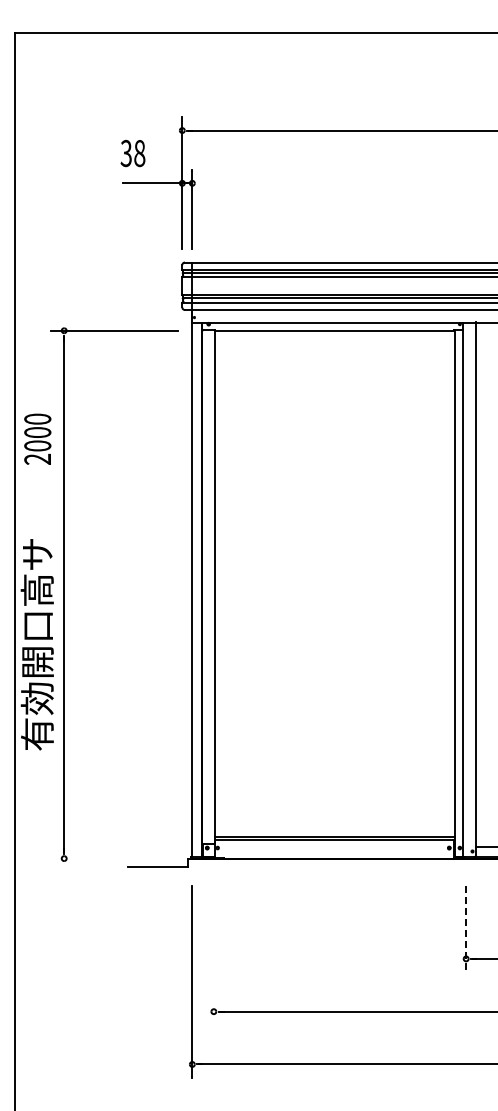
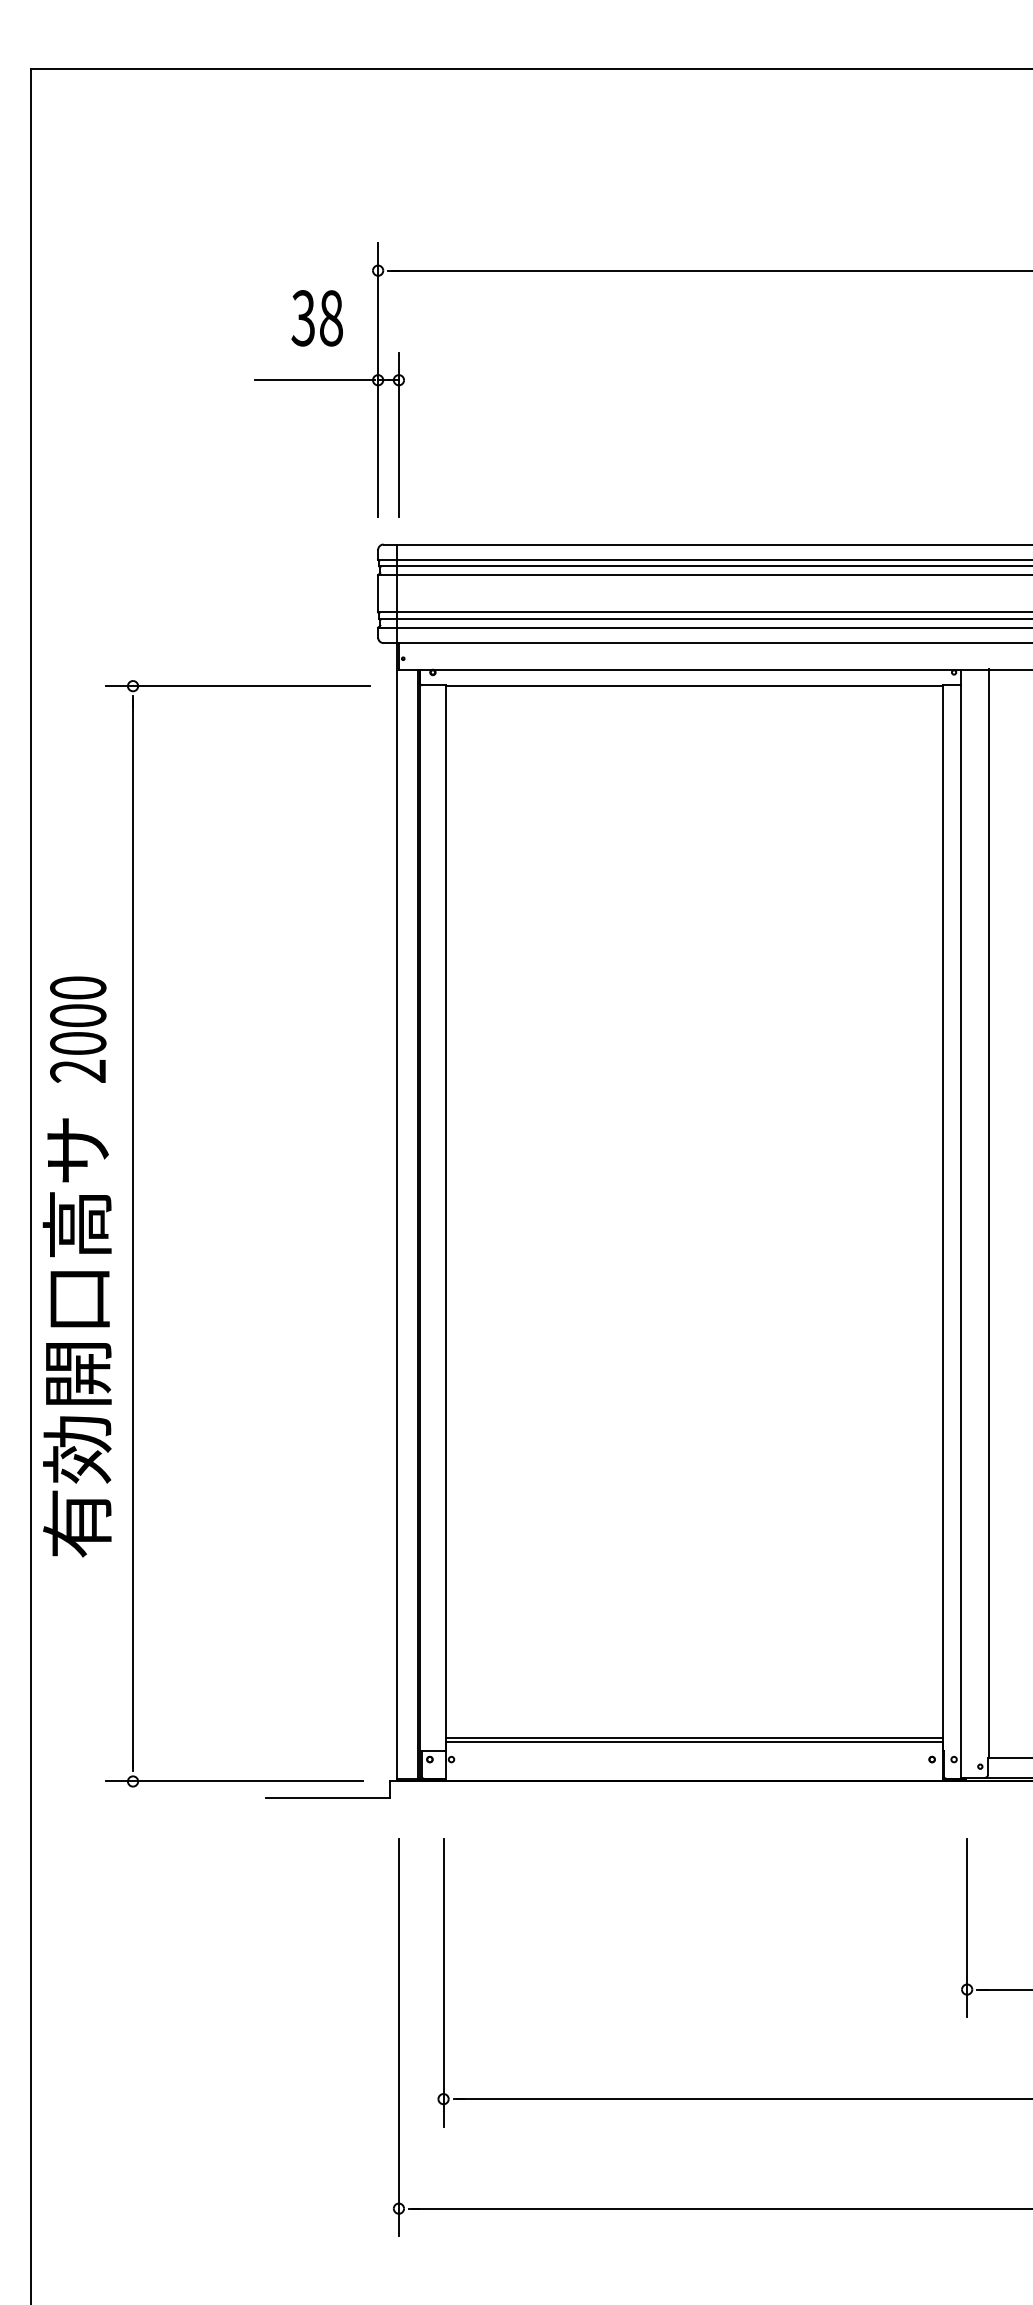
text: (132, 153) -> (316, 318), moved
text: (37, 438) -> (77, 1027), moved
line: (113, 858) -> (235, 1781), added
line: (466, 929) -> (967, 1928), dashed -> solid
line: (213, 955) -> (442, 1982), added

